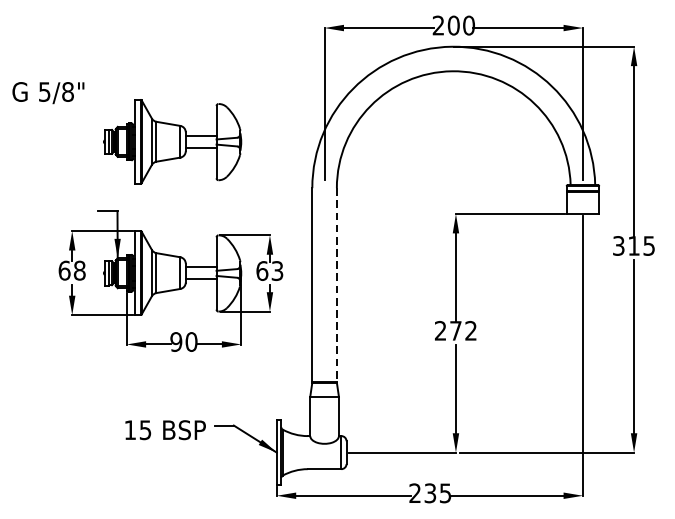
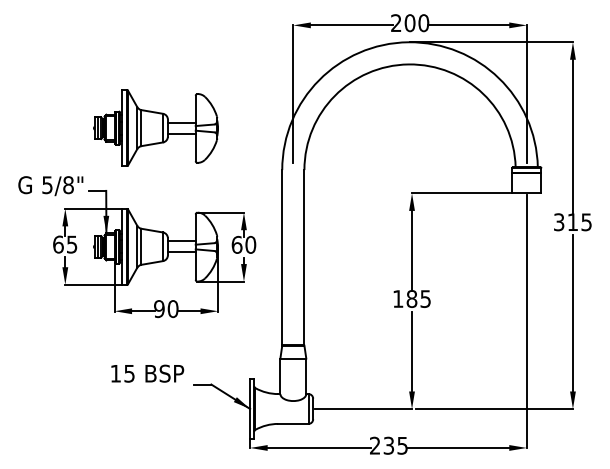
text: (48, 93) -> (50, 186), moved
text: (79, 270) -> (71, 244), 68 -> 65
text: (277, 270) -> (250, 244), 63 -> 60
line: (336, 284) -> (304, 257), dashed -> solid
text: (455, 331) -> (411, 299), 272 -> 185
text: (165, 429) -> (147, 373), moved

